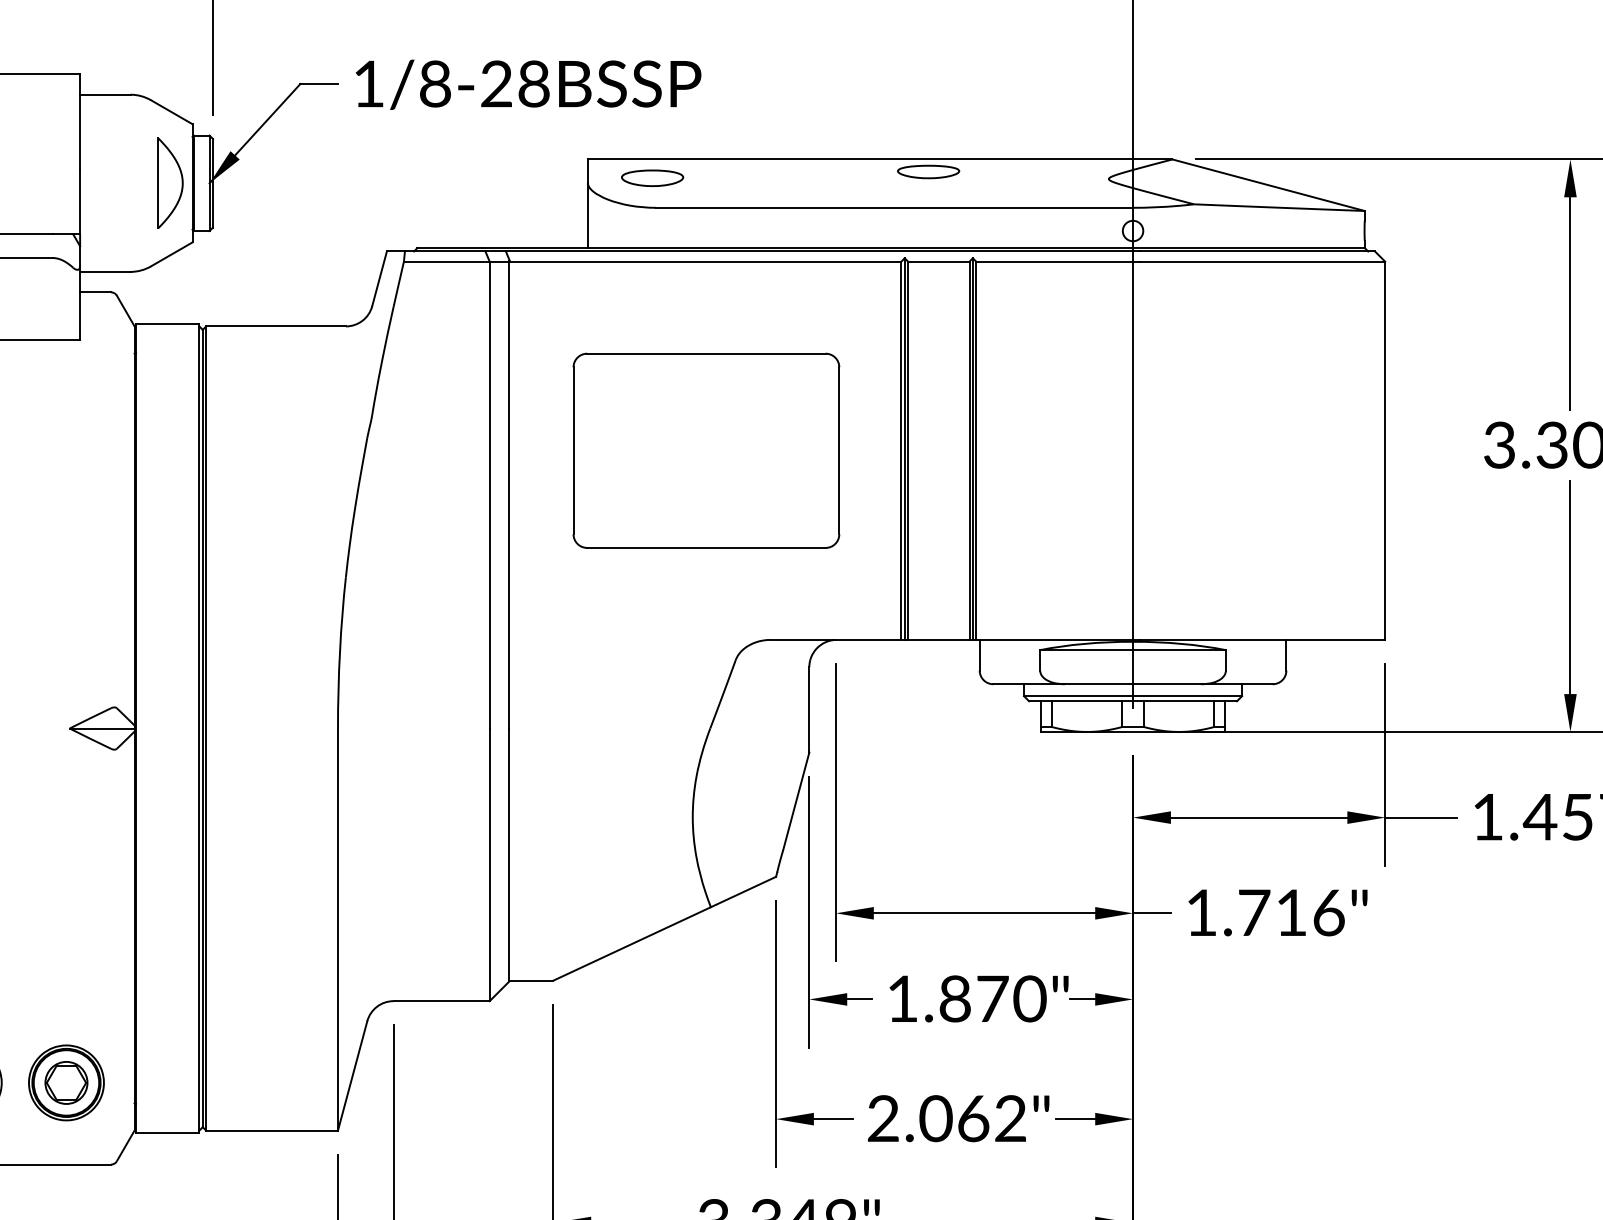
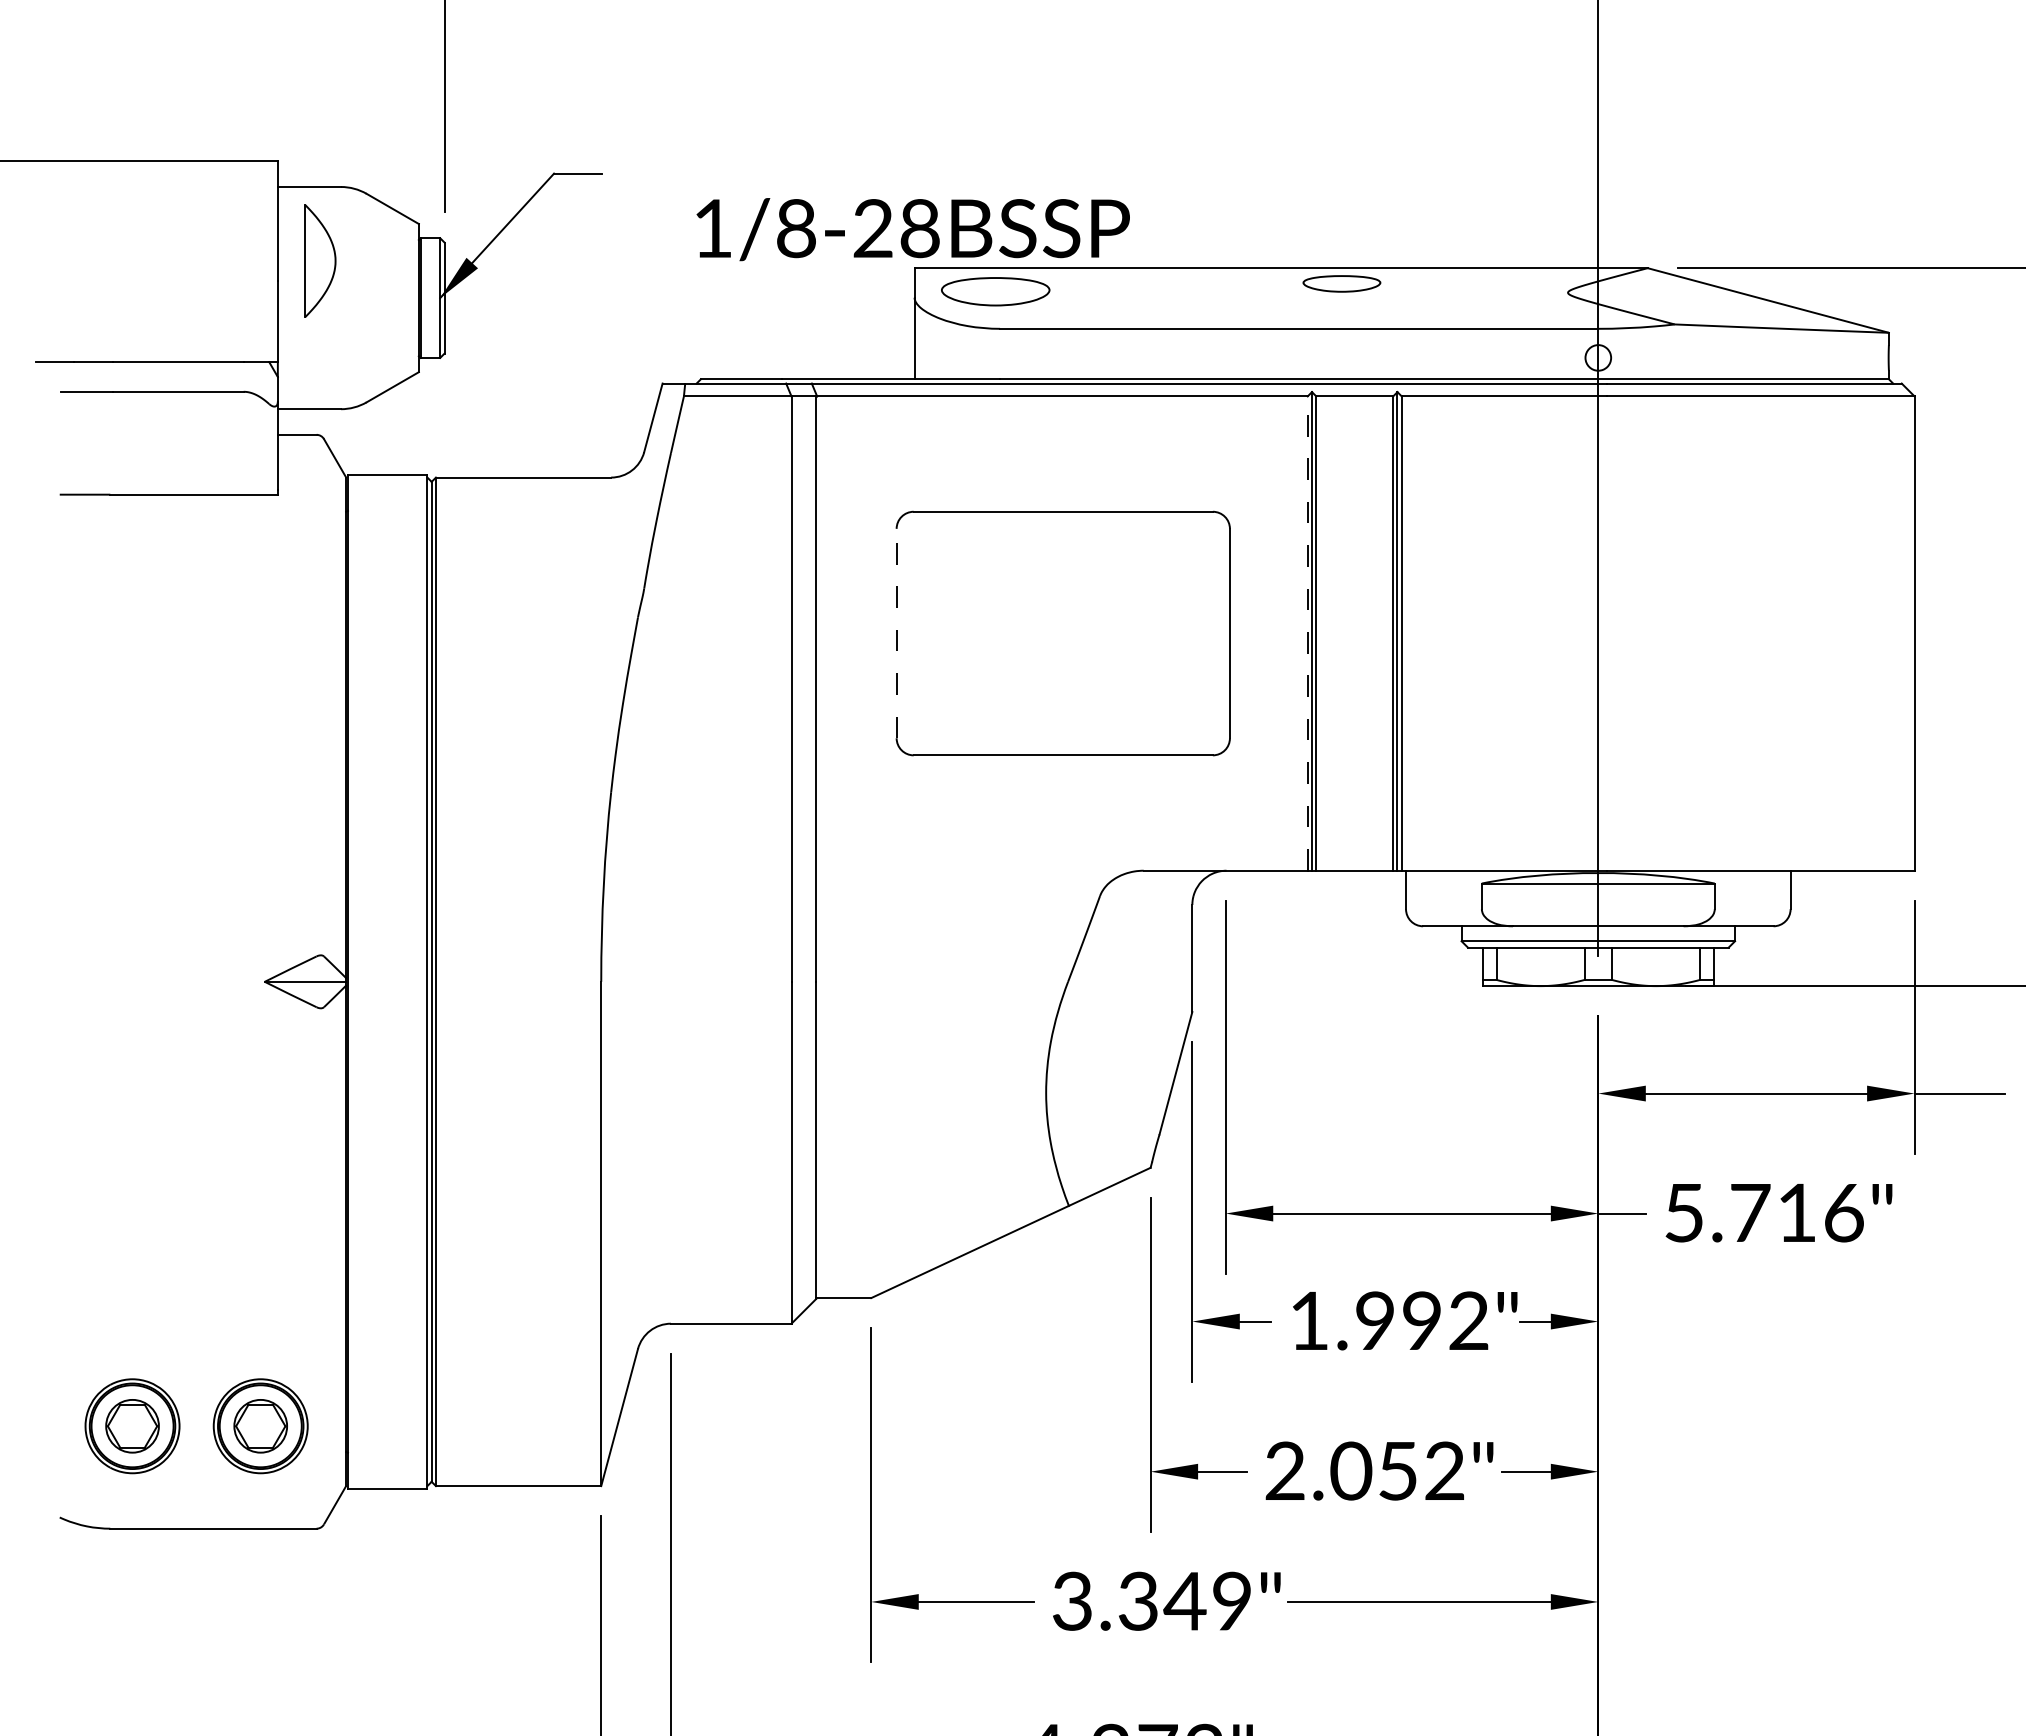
text: (527, 84) -> (912, 229), moved
part: (652, 178) -> (995, 291), size x1.4
part: (170, 182) -> (320, 260), moved
line: (573, 450) -> (896, 633), solid -> dashed
line: (901, 450) -> (1307, 633), solid -> dashed
text: (1200, 912) -> (1683, 1212), 1.716" -> 5.716"
text: (993, 998) -> (1423, 1320), 1.870" -> 1.992"
text: (973, 1118) -> (1398, 1471), 2.062" -> 2.052"

